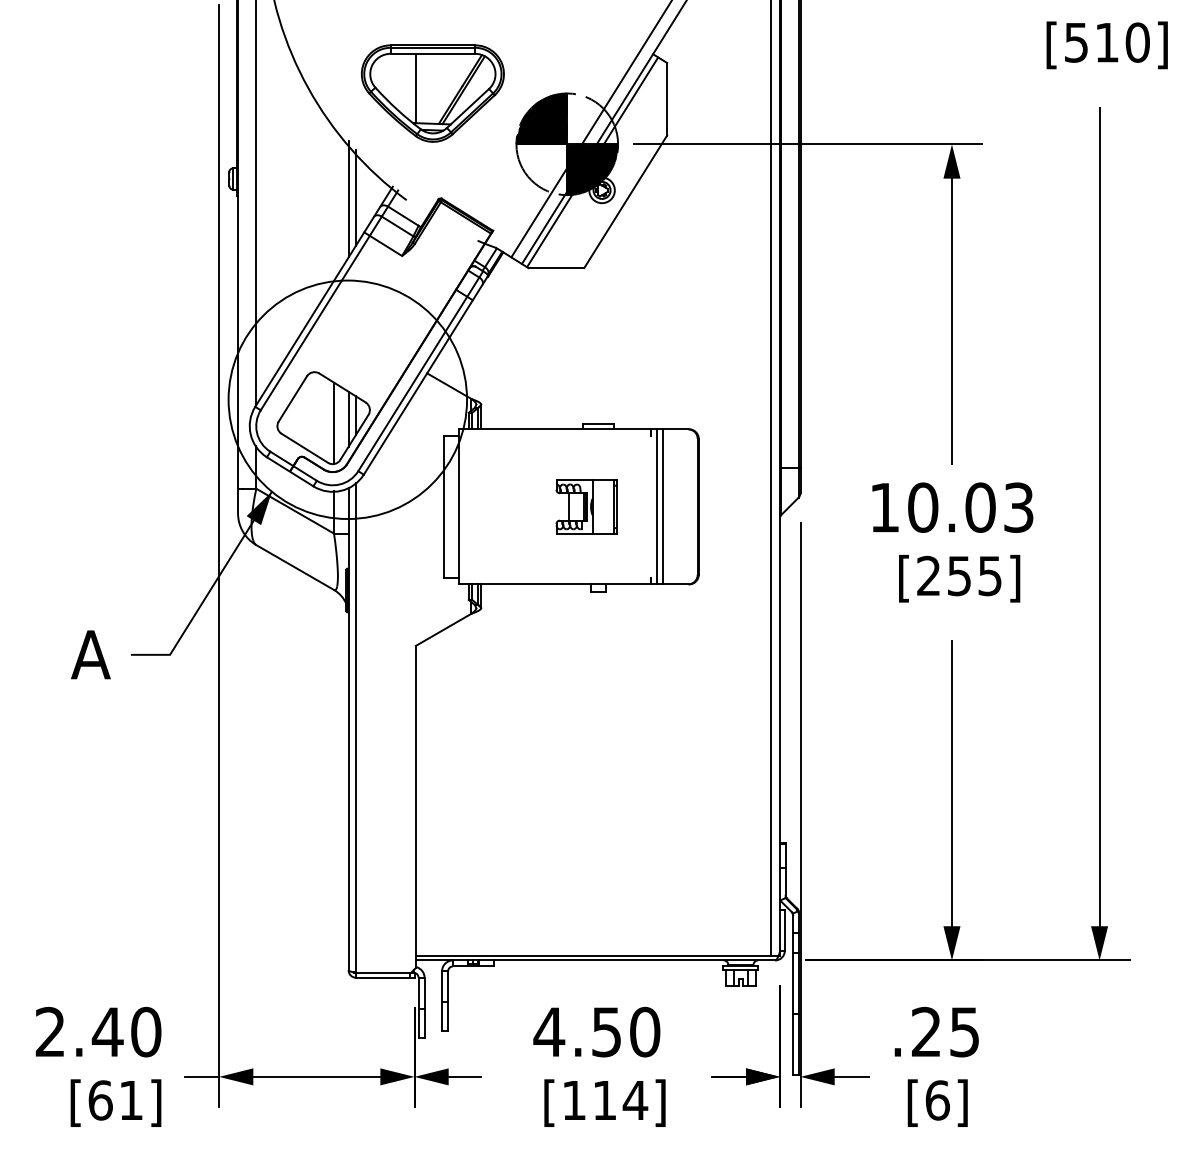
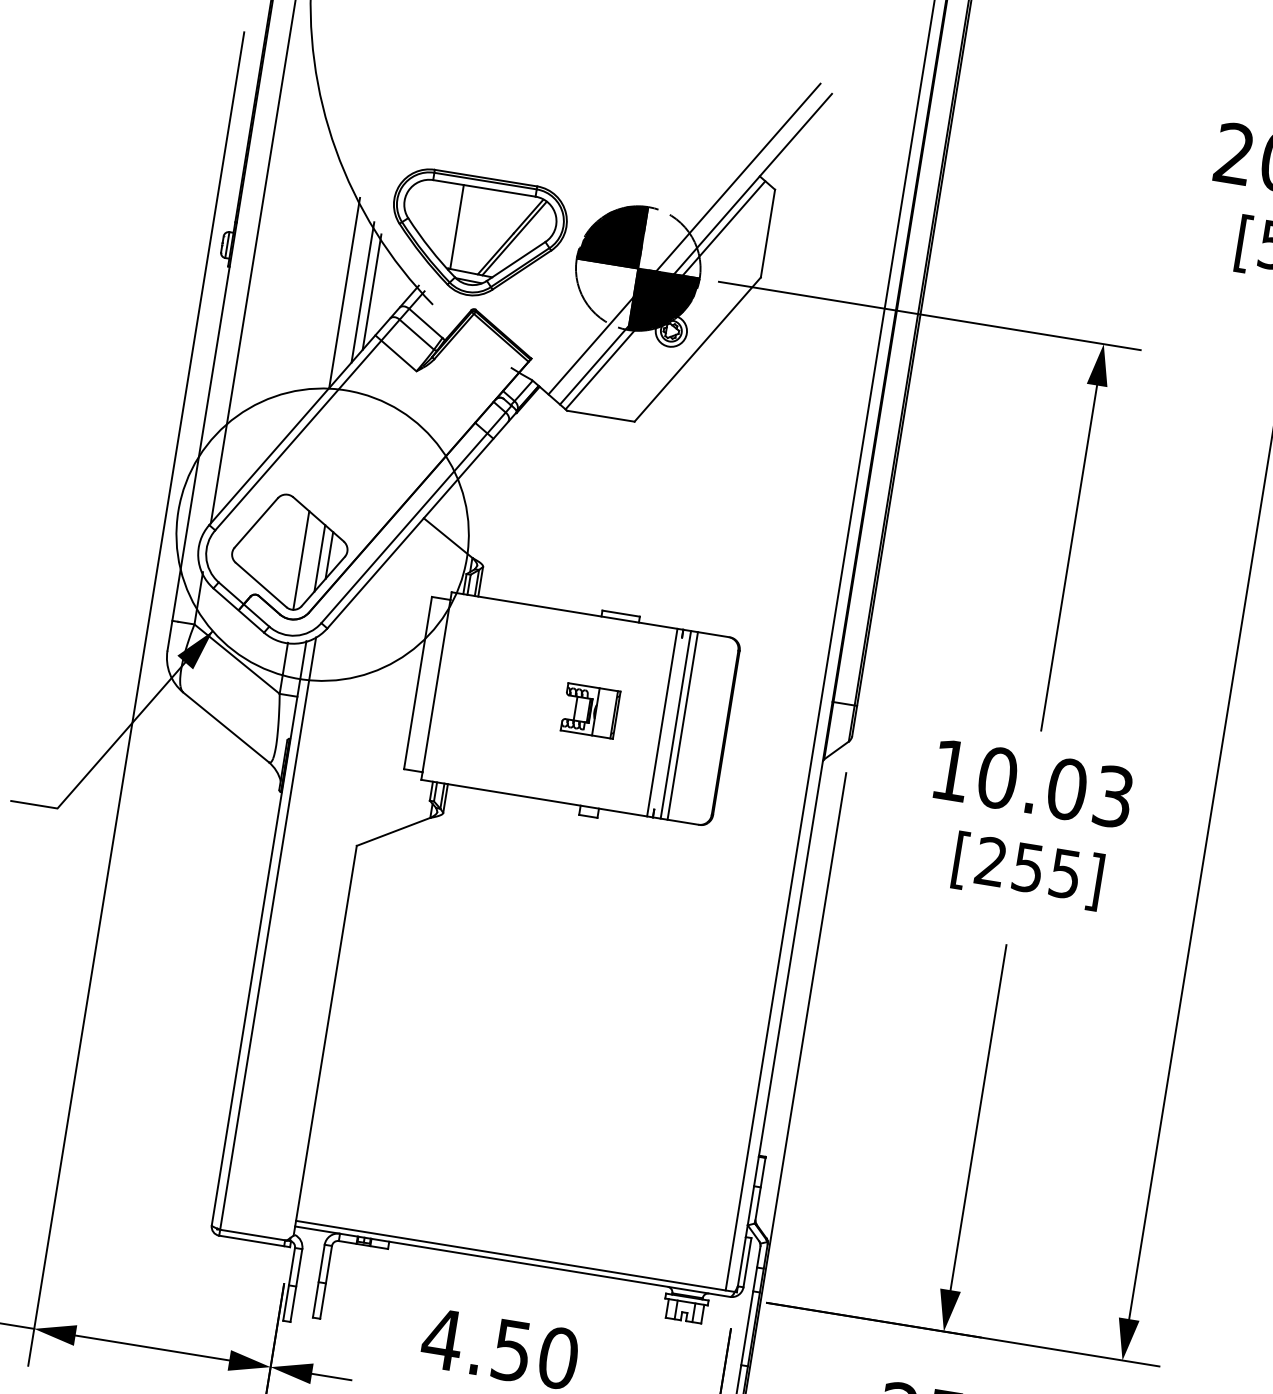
part: (432, 93) -> (476, 236), moved
line: (334, 201) -> (345, 292), added
part: (586, 506) -> (590, 710), size x0.71
line: (645, 506) -> (661, 722), added

